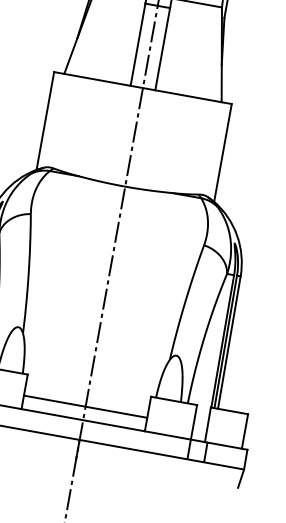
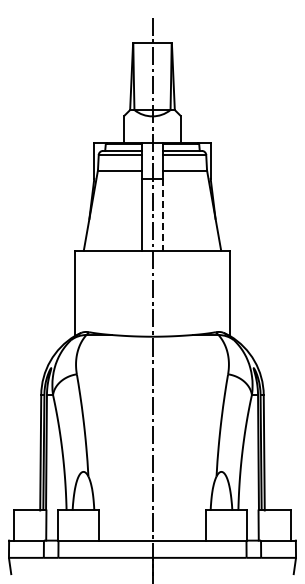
line: (163, 48) -> (163, 214), solid -> dashed
line: (85, 406) -> (152, 528), removed

